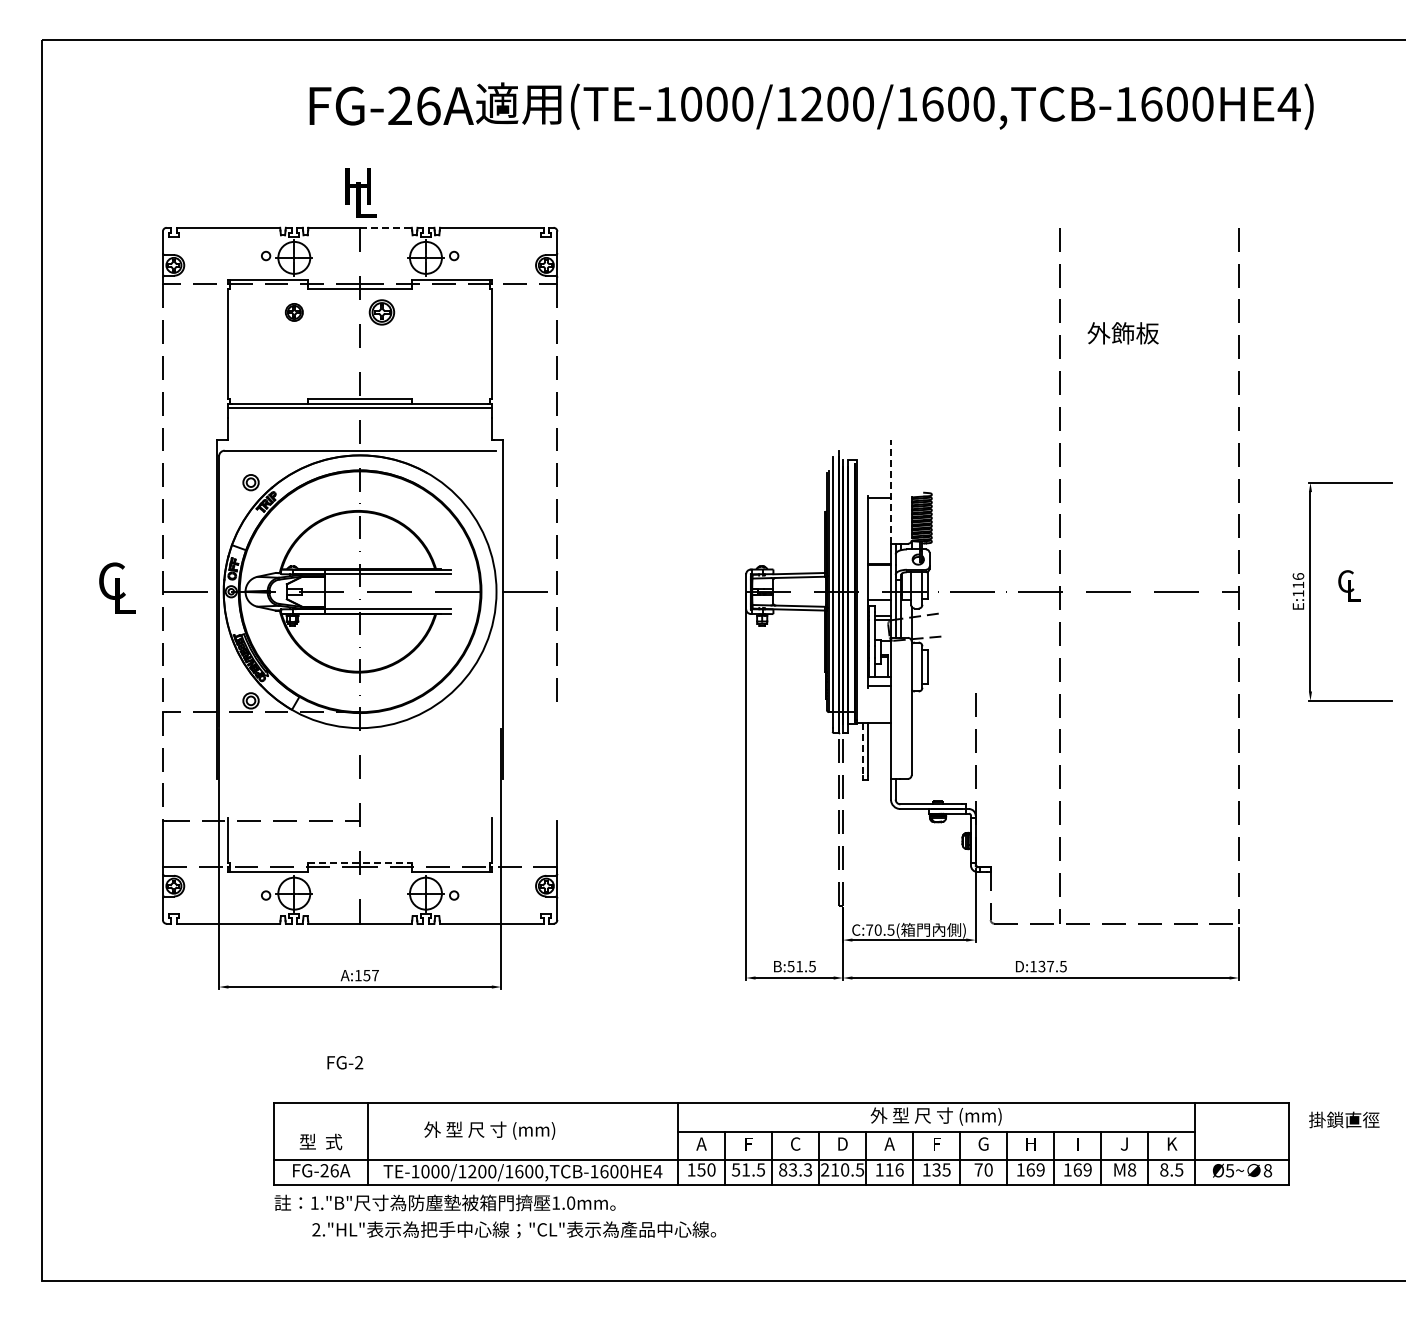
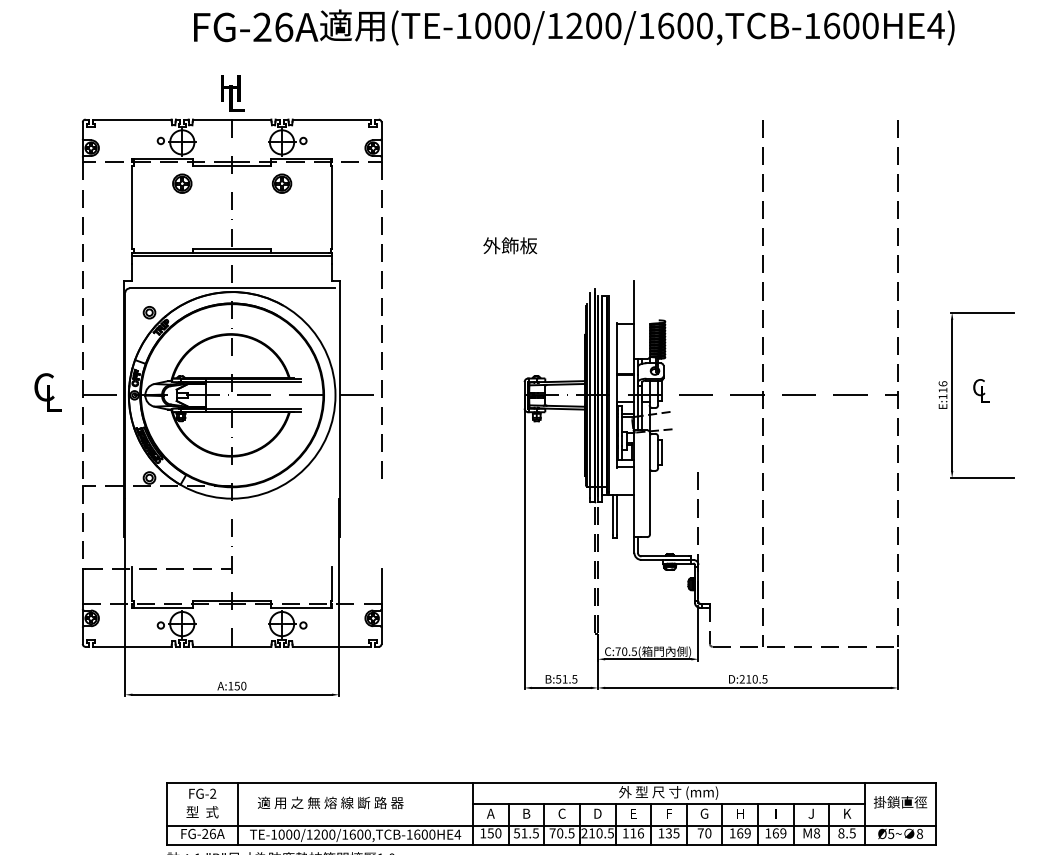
line: (386, 227) -> (252, 119), dashed -> solid
part: (294, 312) -> (182, 183), size x1.43
part: (381, 312) -> (281, 183), moved
text: (1122, 333) -> (509, 245), moved
line: (891, 492) -> (634, 320), dashed -> solid
line: (862, 750) -> (612, 515), dashed -> solid
line: (360, 862) -> (232, 600), dashed -> solid
text: (1042, 966) -> (749, 679), D:137.5 -> D:210.5
text: (375, 975) -> (243, 686), A:157 -> A:150
text: (345, 1062) -> (202, 793), moved
text: (1344, 1119) -> (900, 801), moved
text: (490, 1130) -> (330, 803), 外 型 尺 寸 (mm) -> 適 用 之 無 熔 線 斷 路 器
text: (748, 1143) -> (526, 813), F -> B
text: (889, 1143) -> (633, 813), A -> E
text: (795, 1169) -> (562, 833), 83.3 -> 70.5

